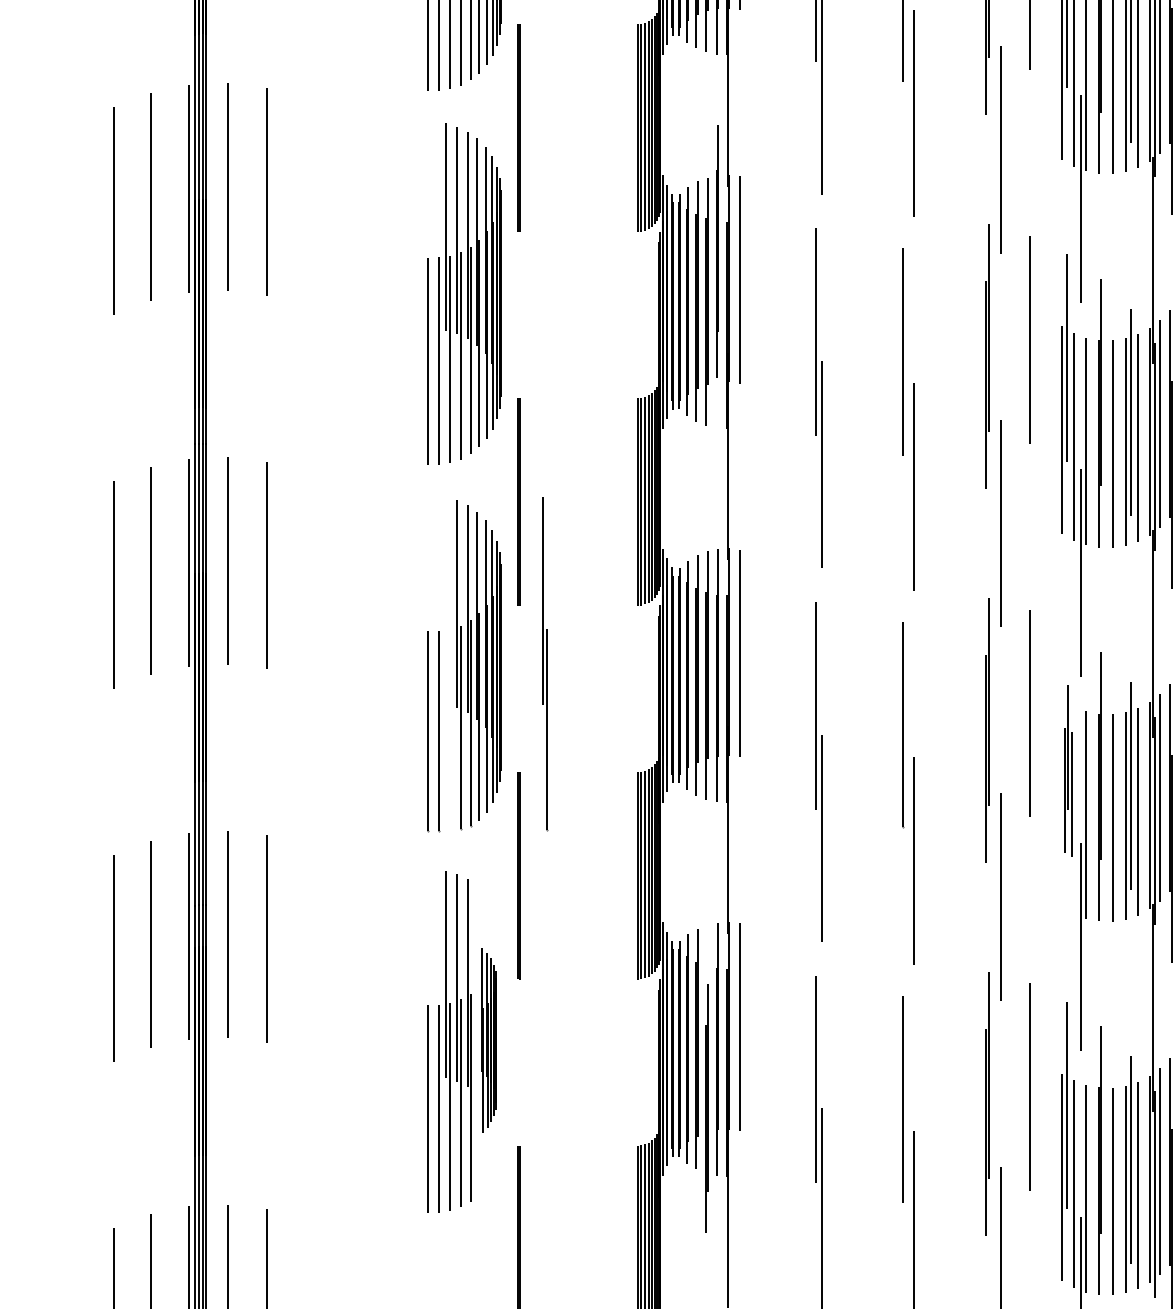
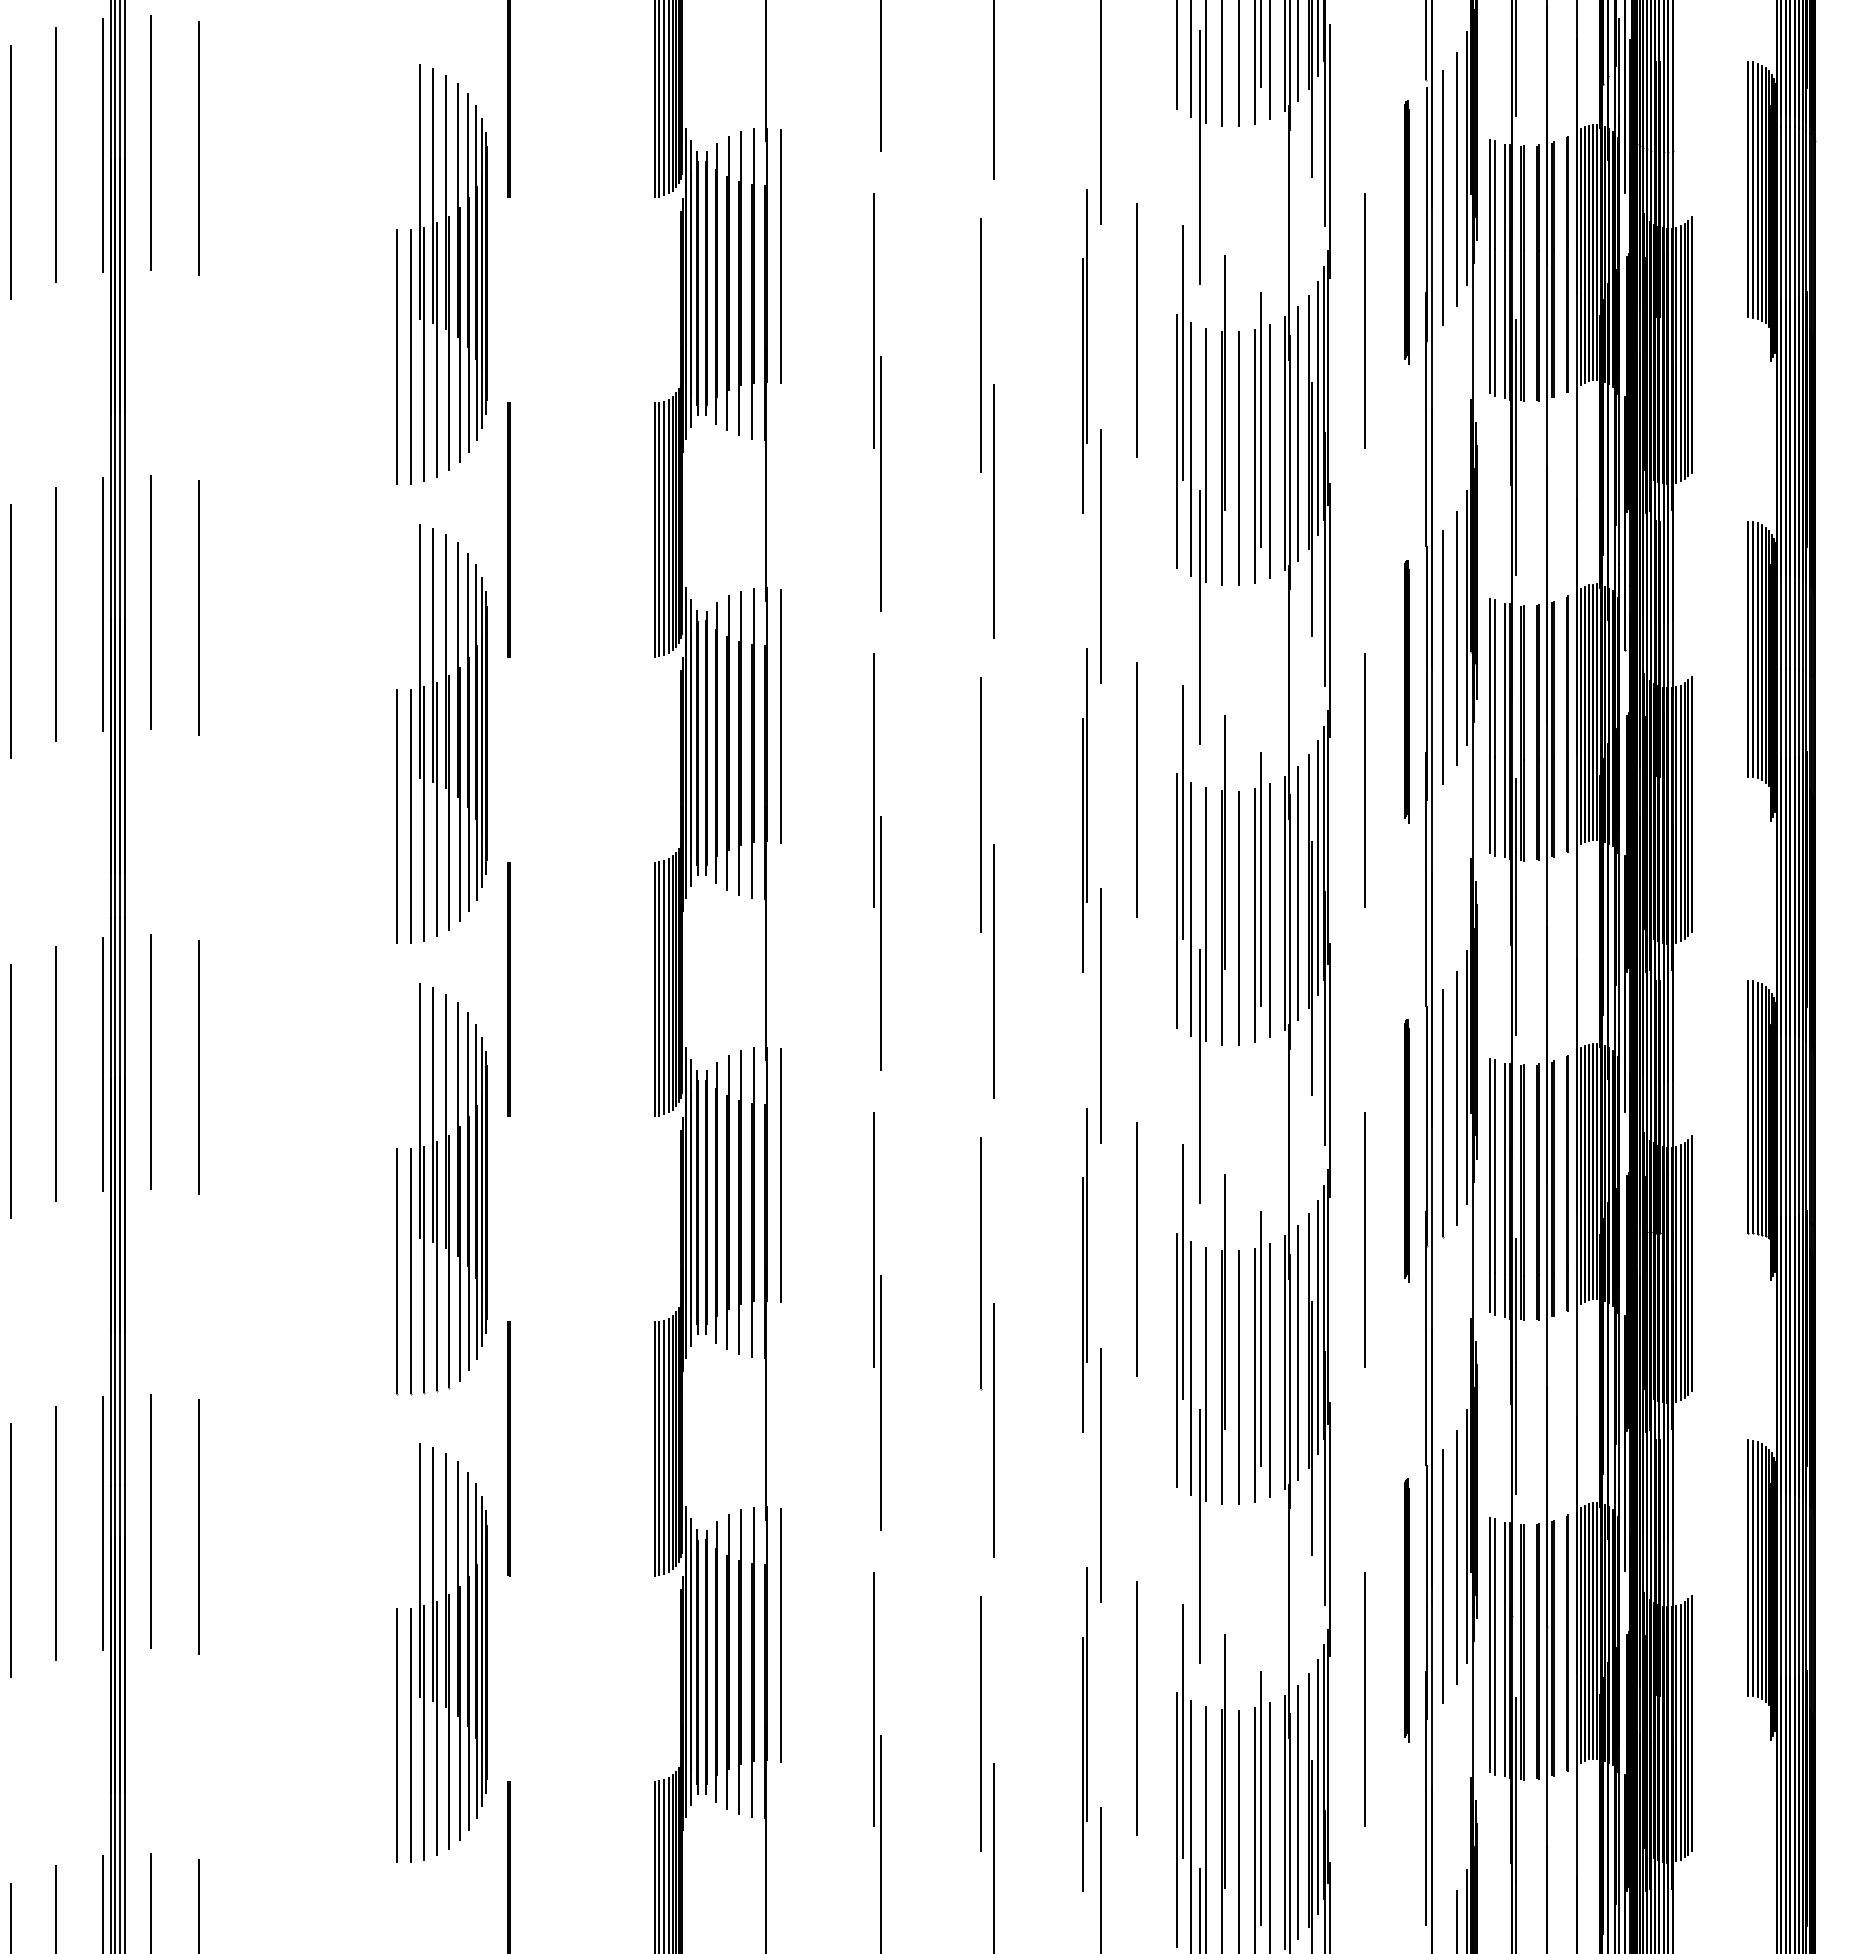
line: (717, 251) -> (752, 743), moved
part: (545, 663) -> (422, 1188), moved
part: (1067, 770) -> (1183, 1319), size x1.67
part: (489, 1039) -> (472, 1650), size x1.67
line: (706, 1108) -> (739, 1661), moved

